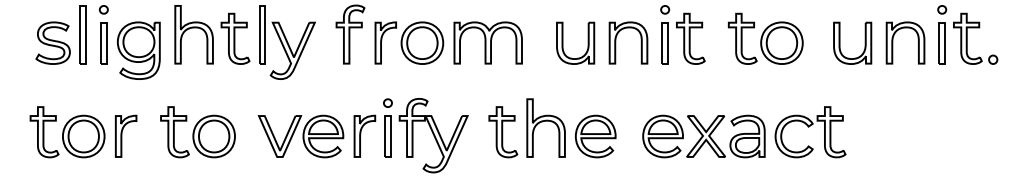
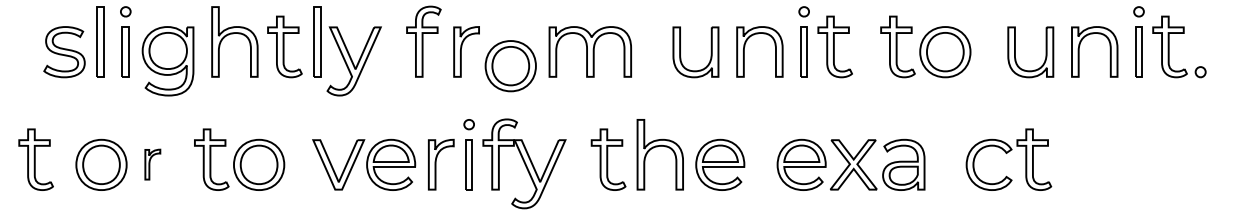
part: (422, 43) -> (510, 66), moved
part: (809, 127) -> (1007, 153), moved
part: (44, 132) -> (35, 159), moved
part: (125, 136) -> (152, 164), size x0.6

